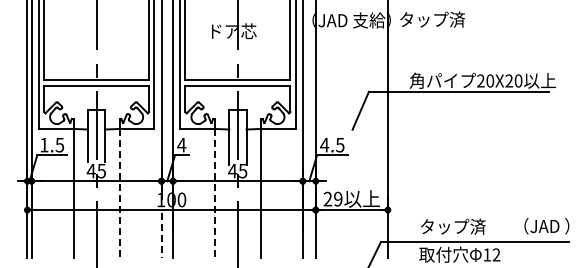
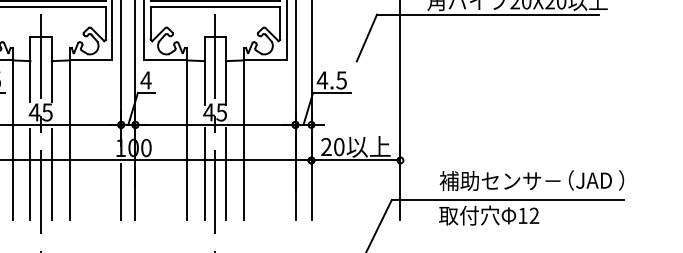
line: (119, 193) -> (69, 140), dashed -> solid
line: (214, 193) -> (186, 140), dashed -> solid
text: (338, 199) -> (339, 147), 29 -> 20
line: (229, 220) -> (205, 173), added
line: (246, 220) -> (226, 173), added
line: (87, 221) -> (29, 174), added
line: (105, 221) -> (52, 174), added
text: (468, 226) -> (499, 180), タップ済 -> 補助センサ－
line: (161, 236) -> (121, 193), dashed -> solid

